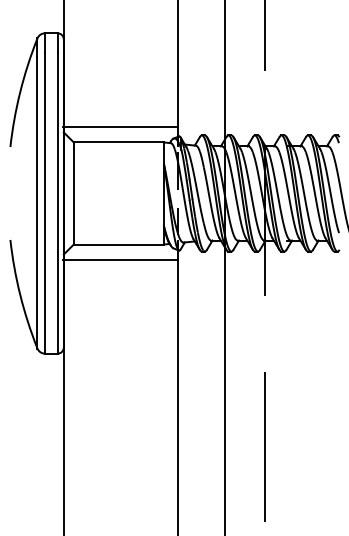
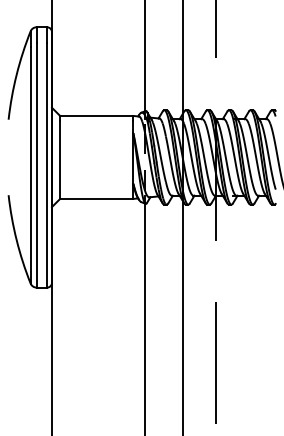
line: (120, 127) -> (98, 103), removed
line: (120, 259) -> (98, 211), removed

